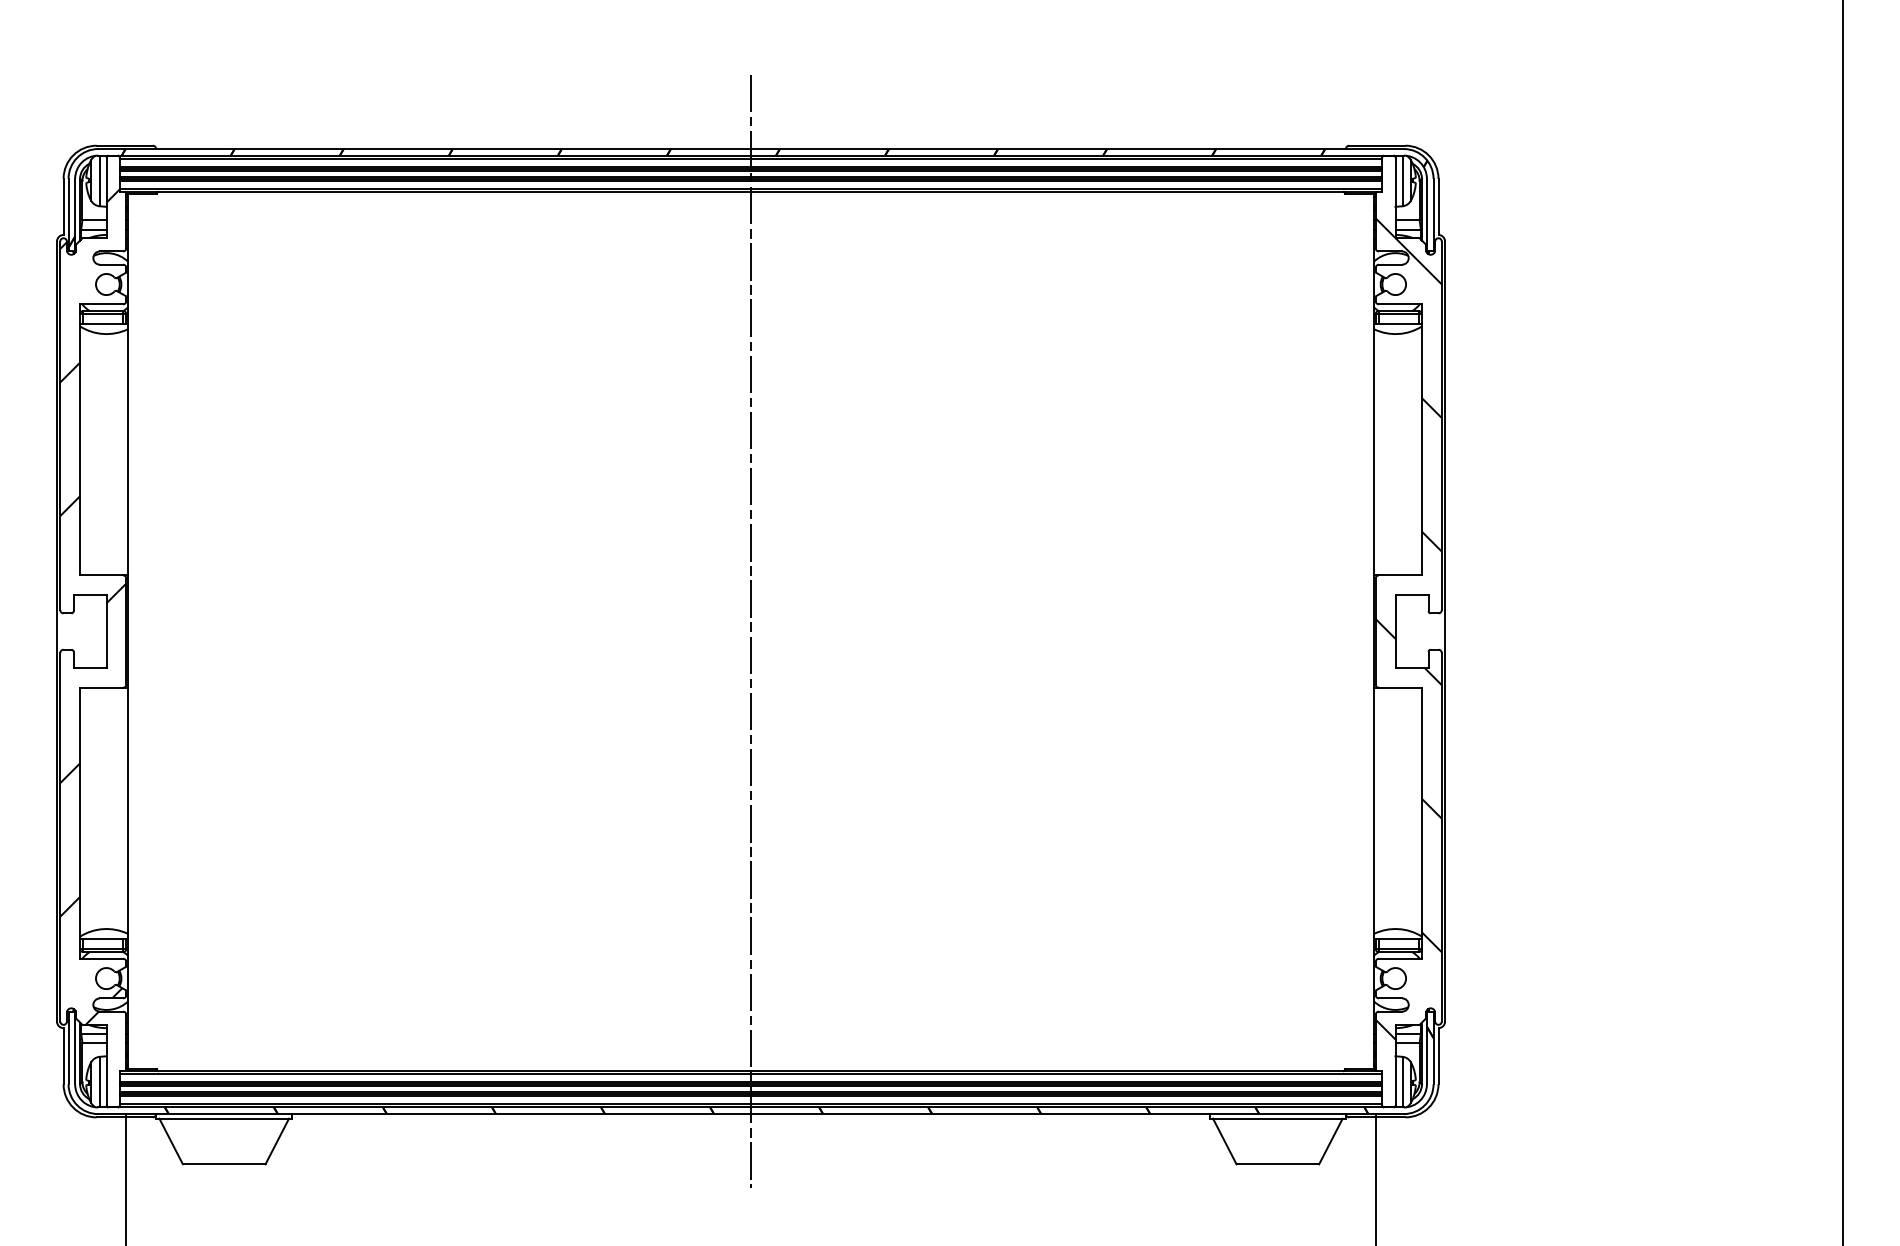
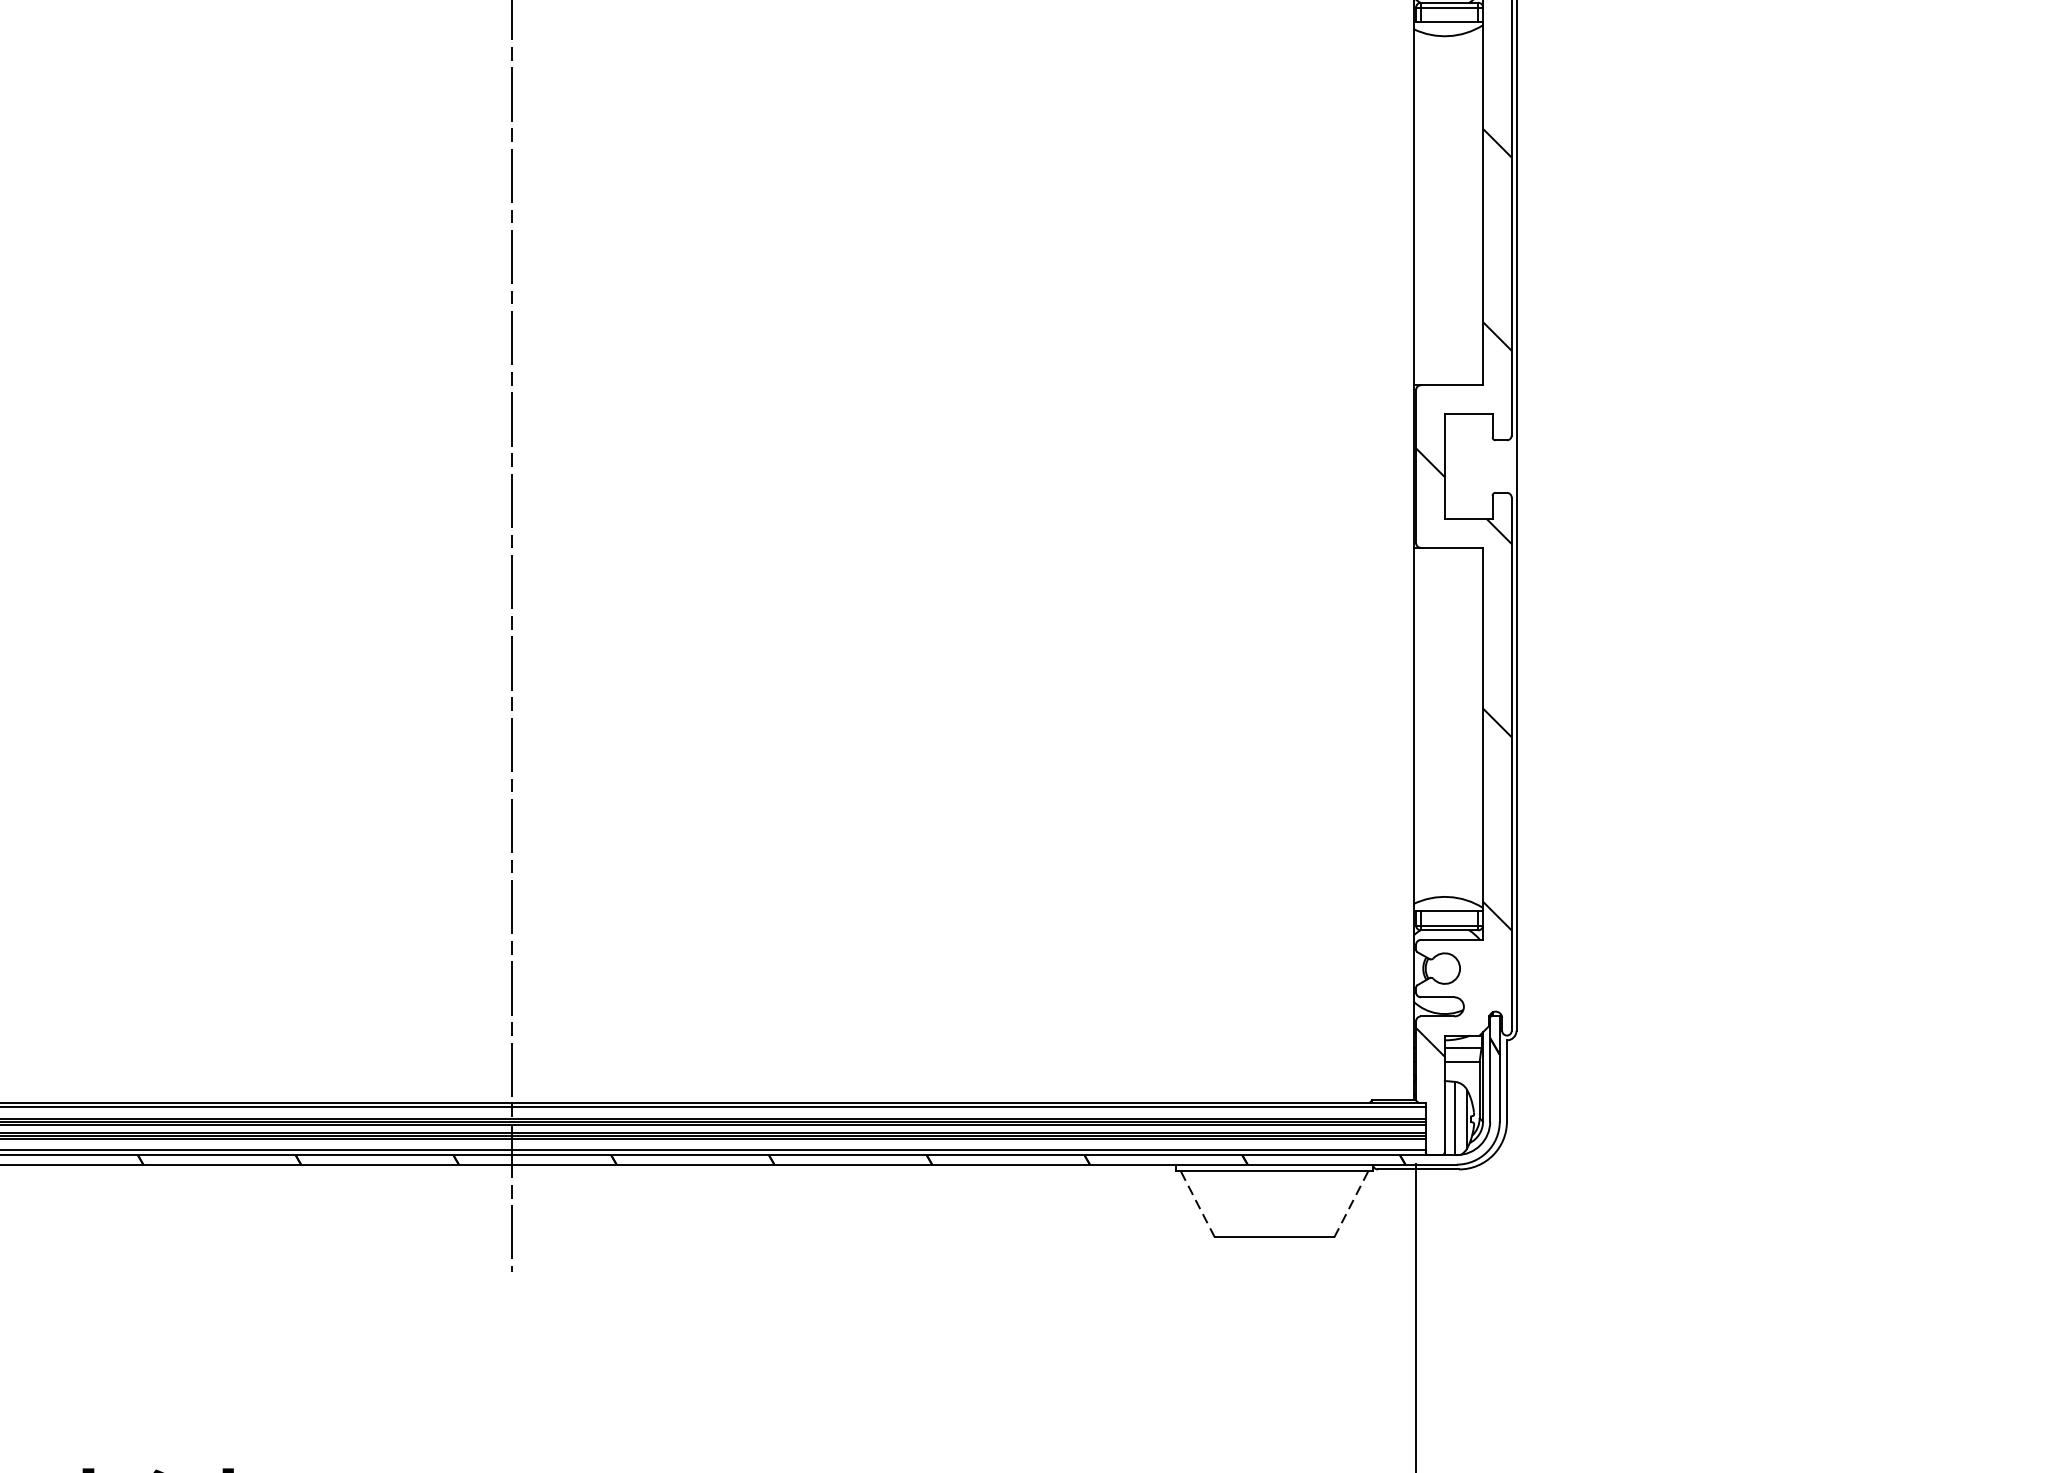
line: (1224, 1141) -> (1197, 1204), solid -> dashed
line: (1330, 1141) -> (1350, 1204), solid -> dashed

